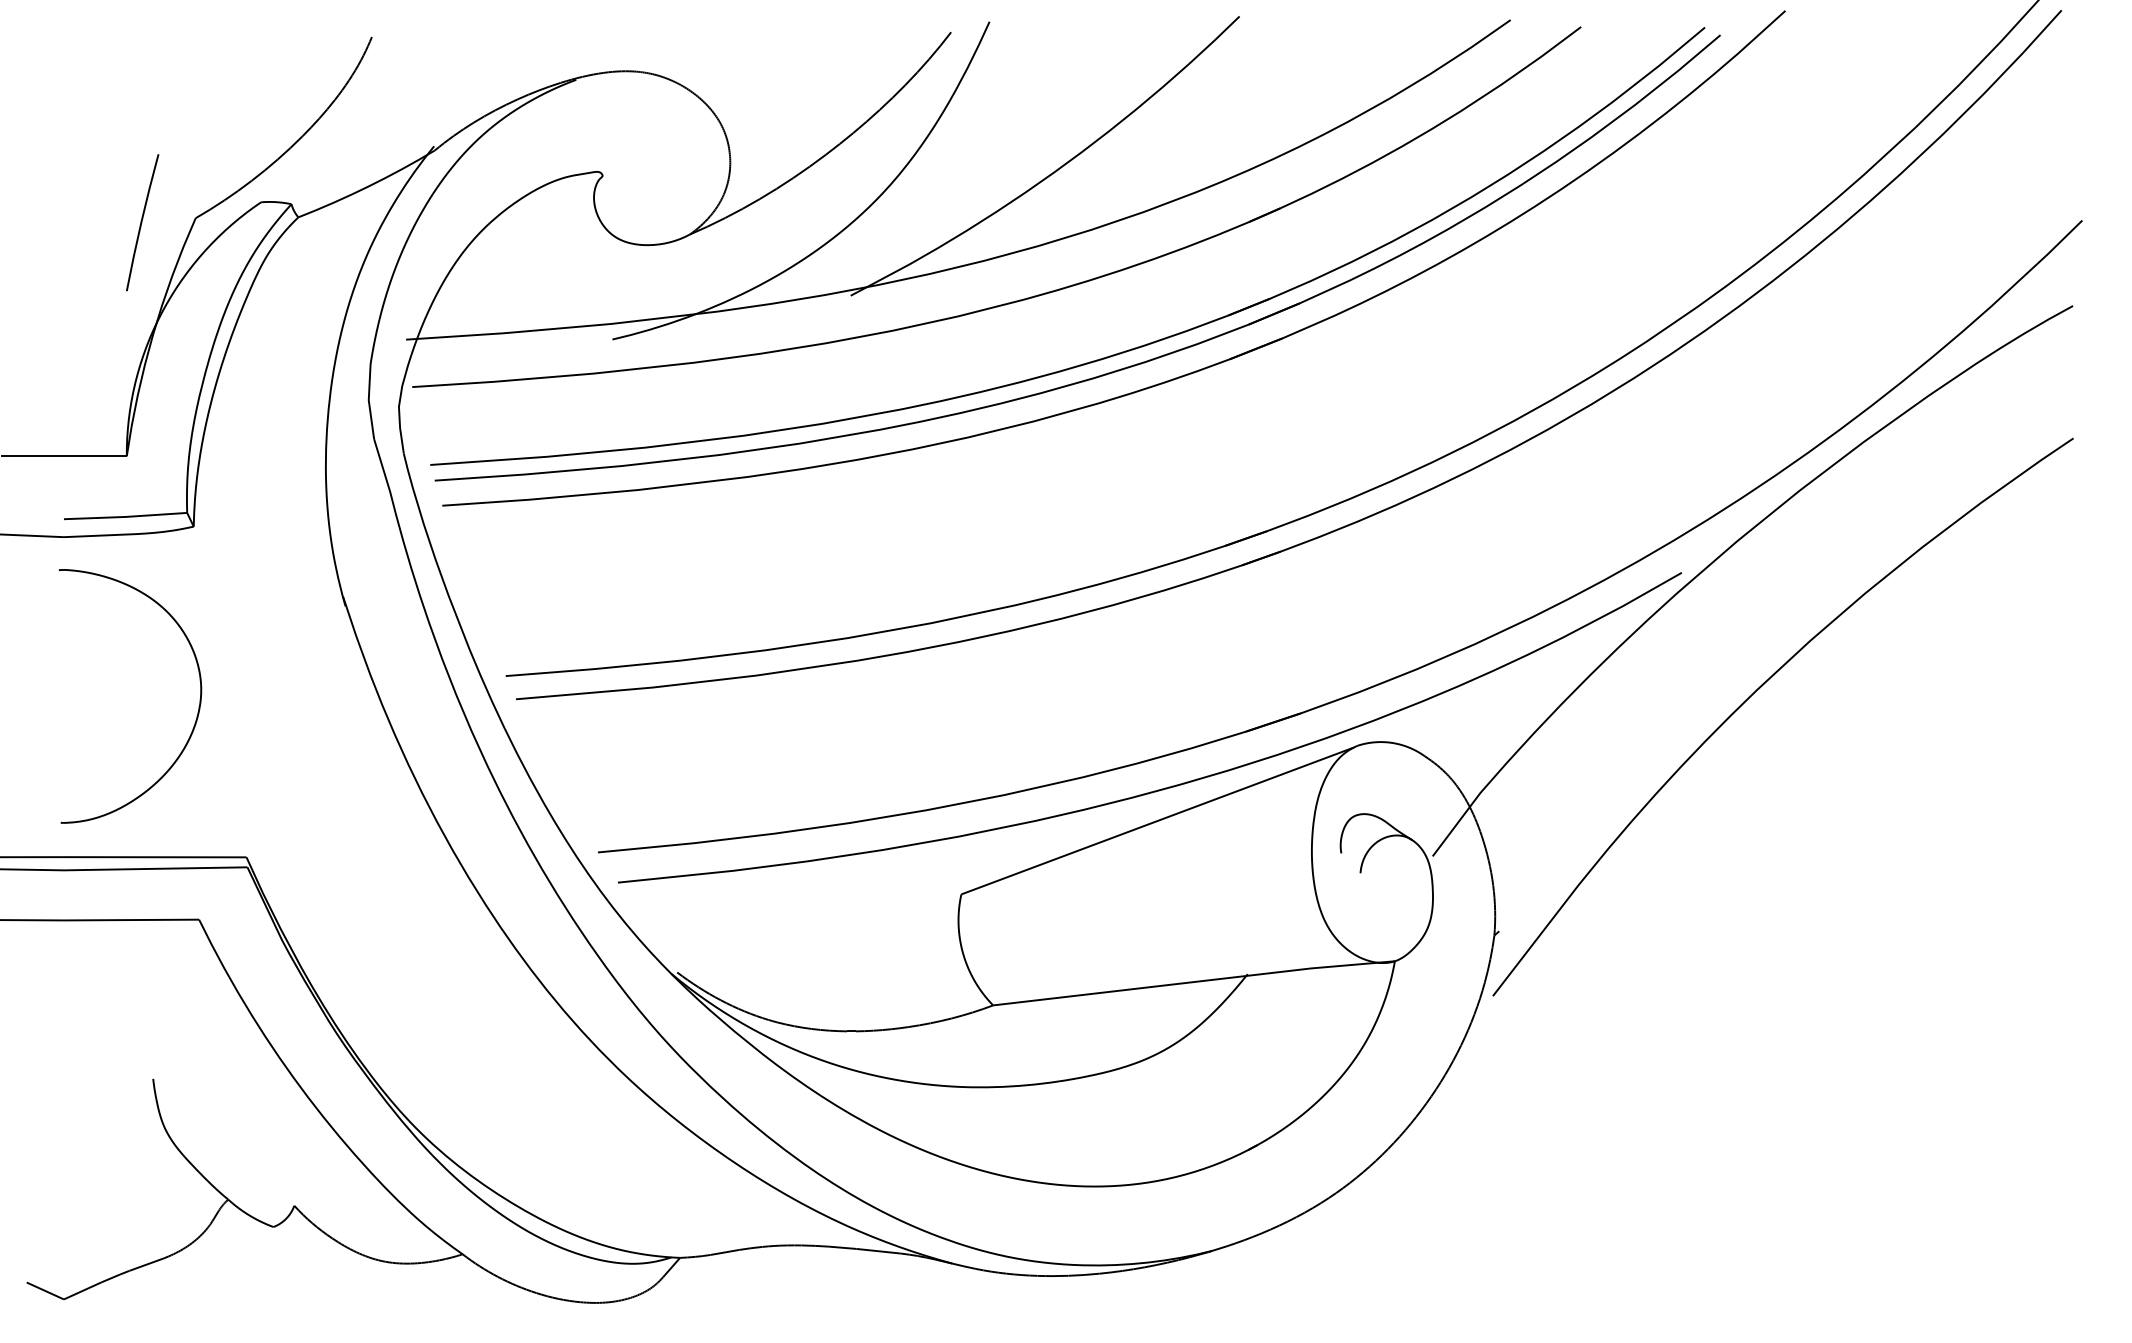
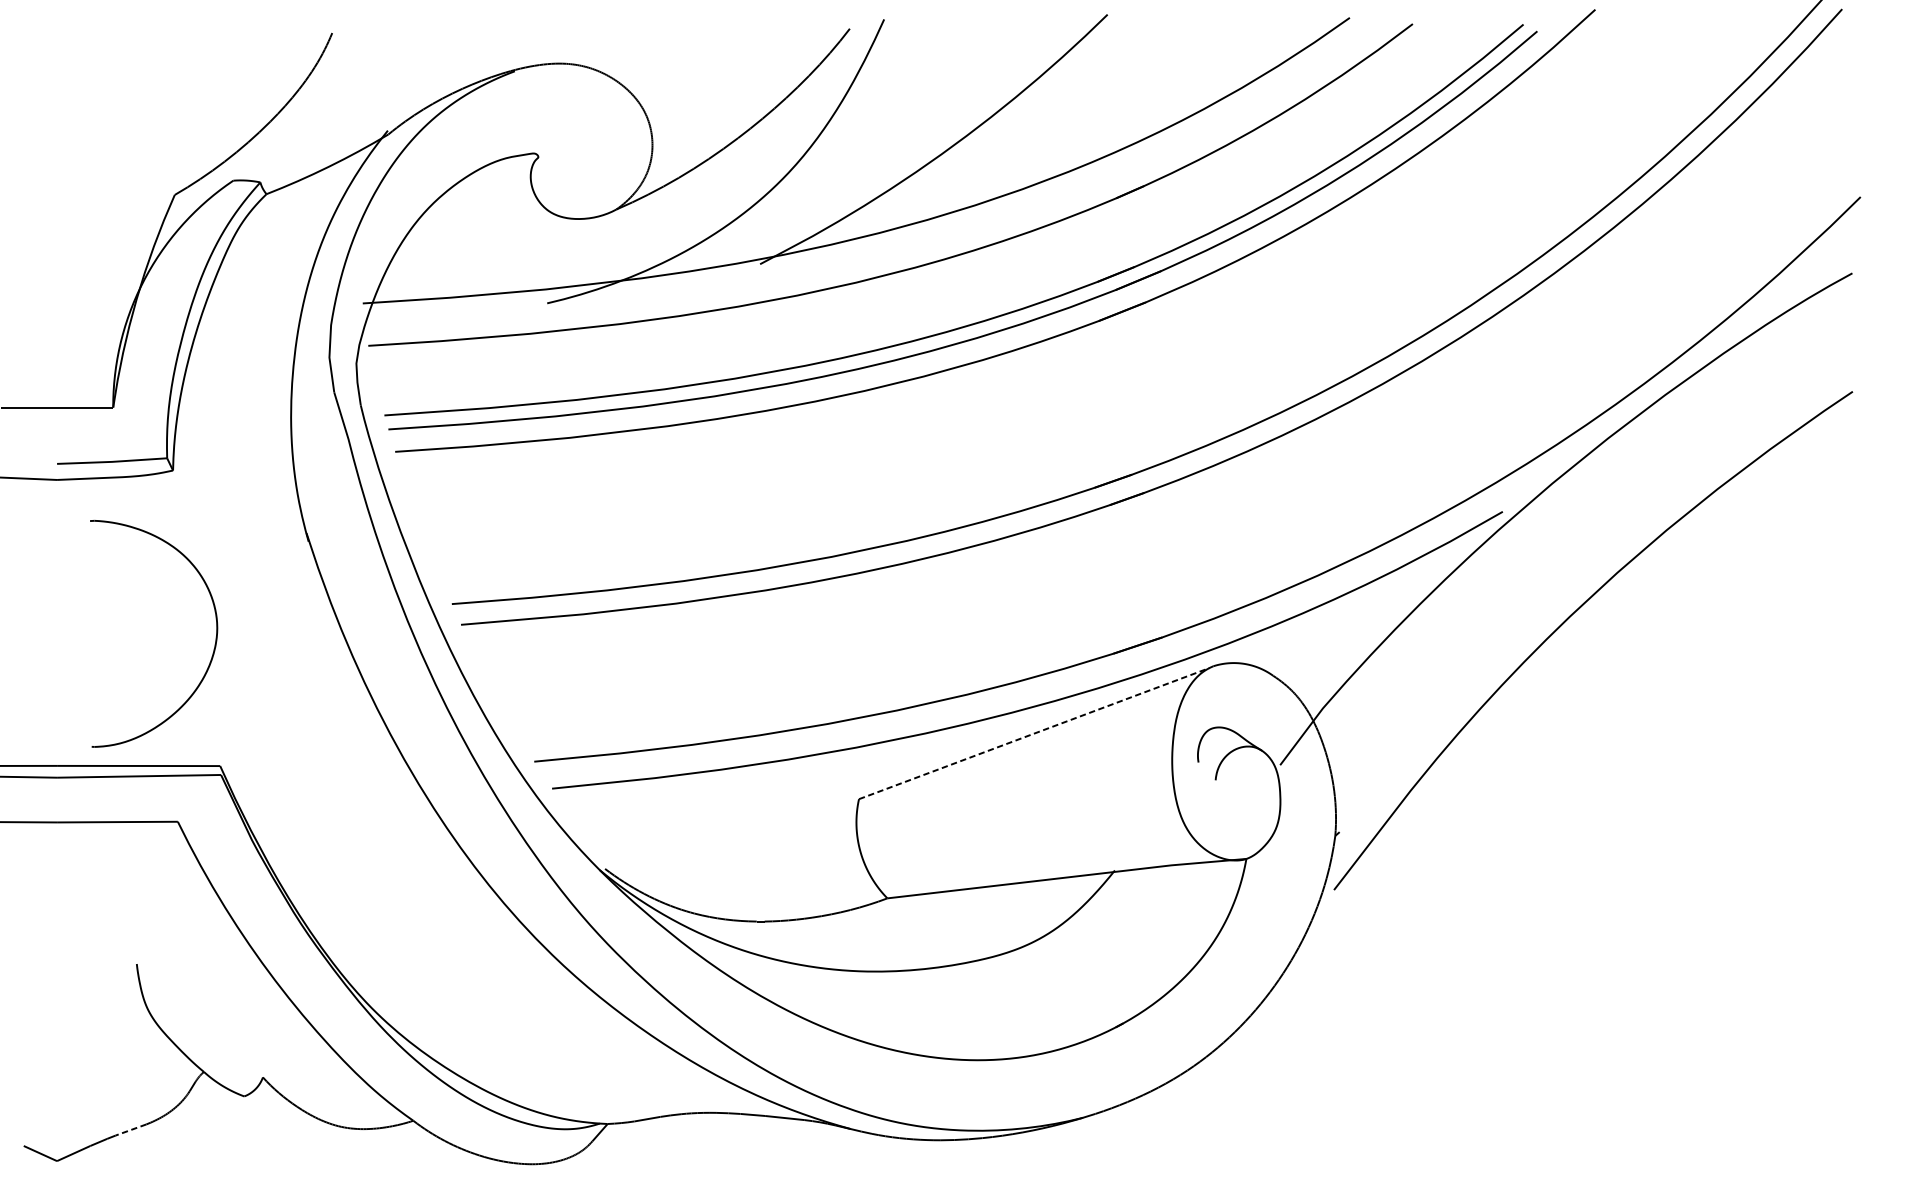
line: (142, 222) -> (127, 198), removed
part: (198, 706) -> (214, 642), moved
line: (1157, 820) -> (1034, 733), solid -> dashed
line: (146, 1264) -> (130, 1129), solid -> dashed

